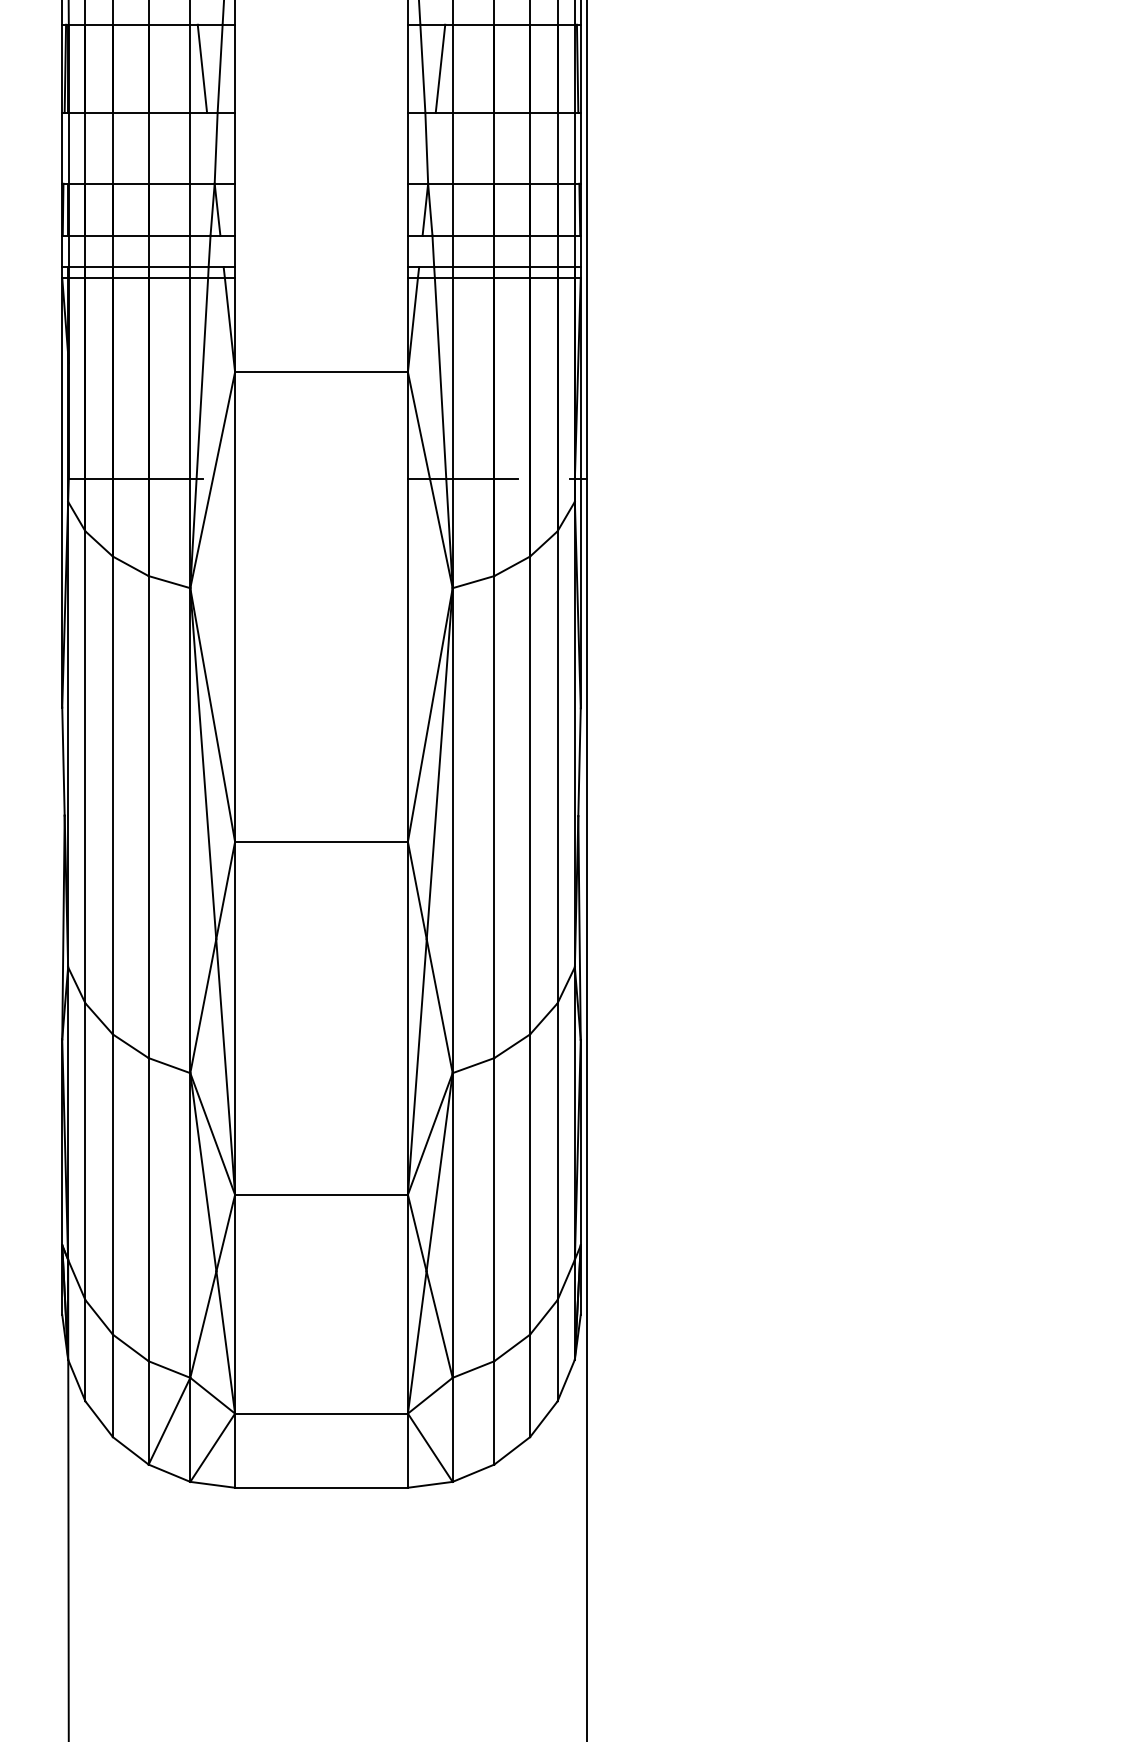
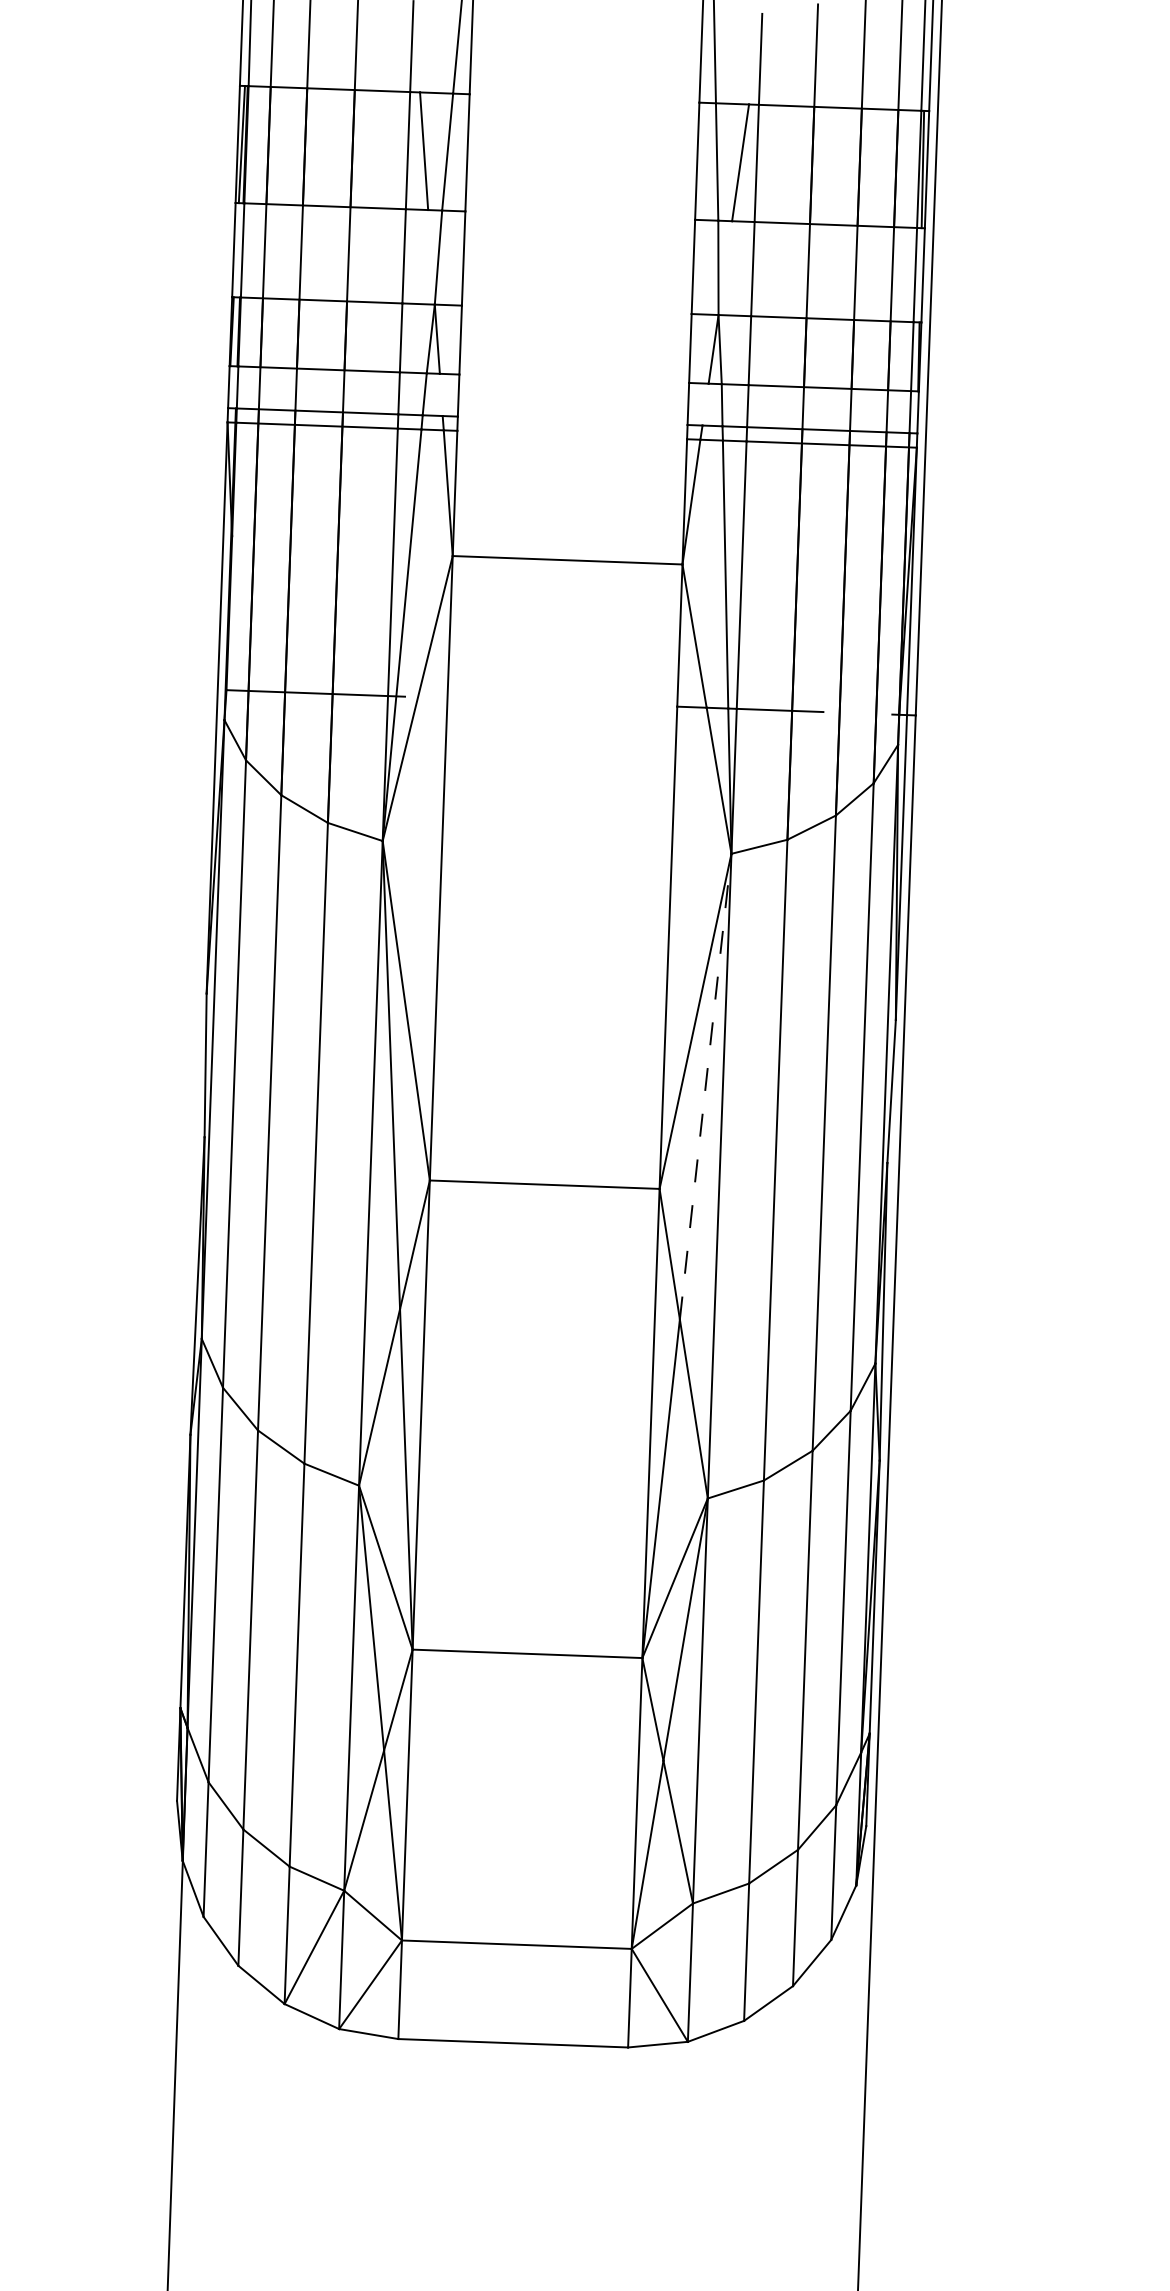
line: (439, 763) -> (705, 1086), solid -> dashed

